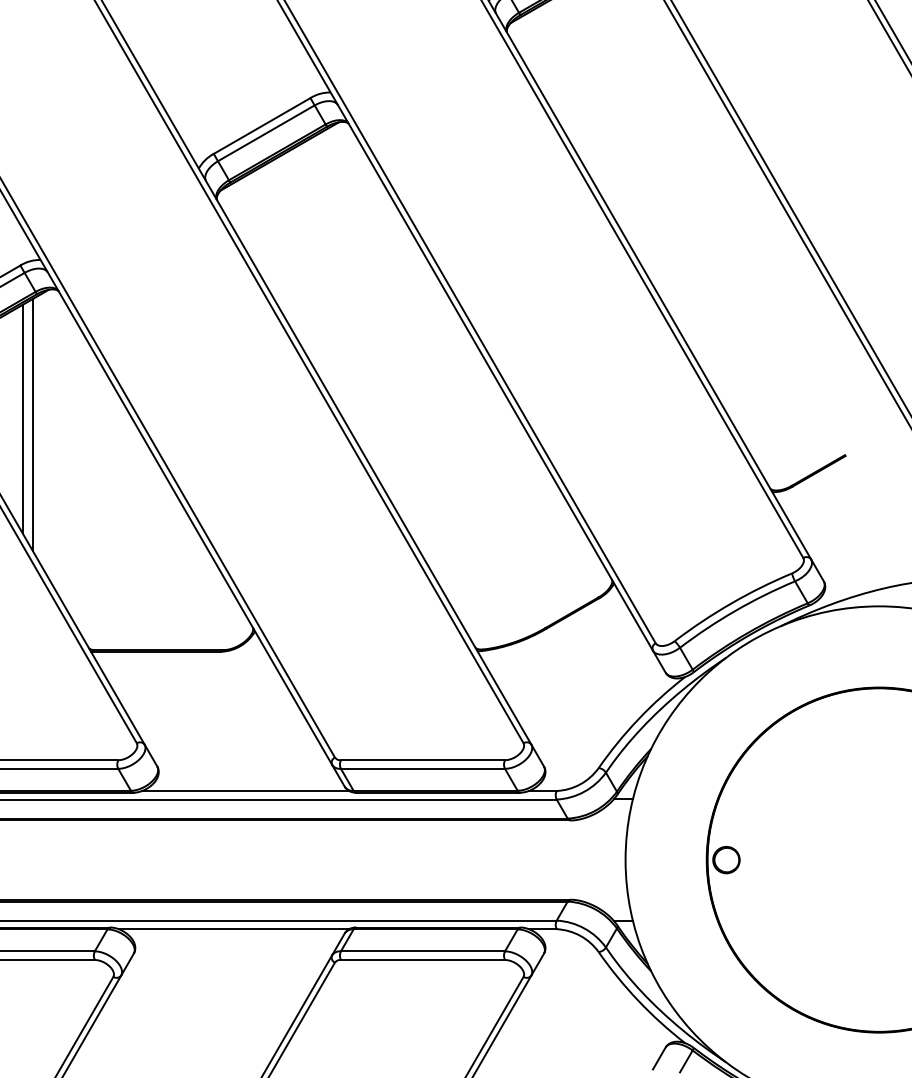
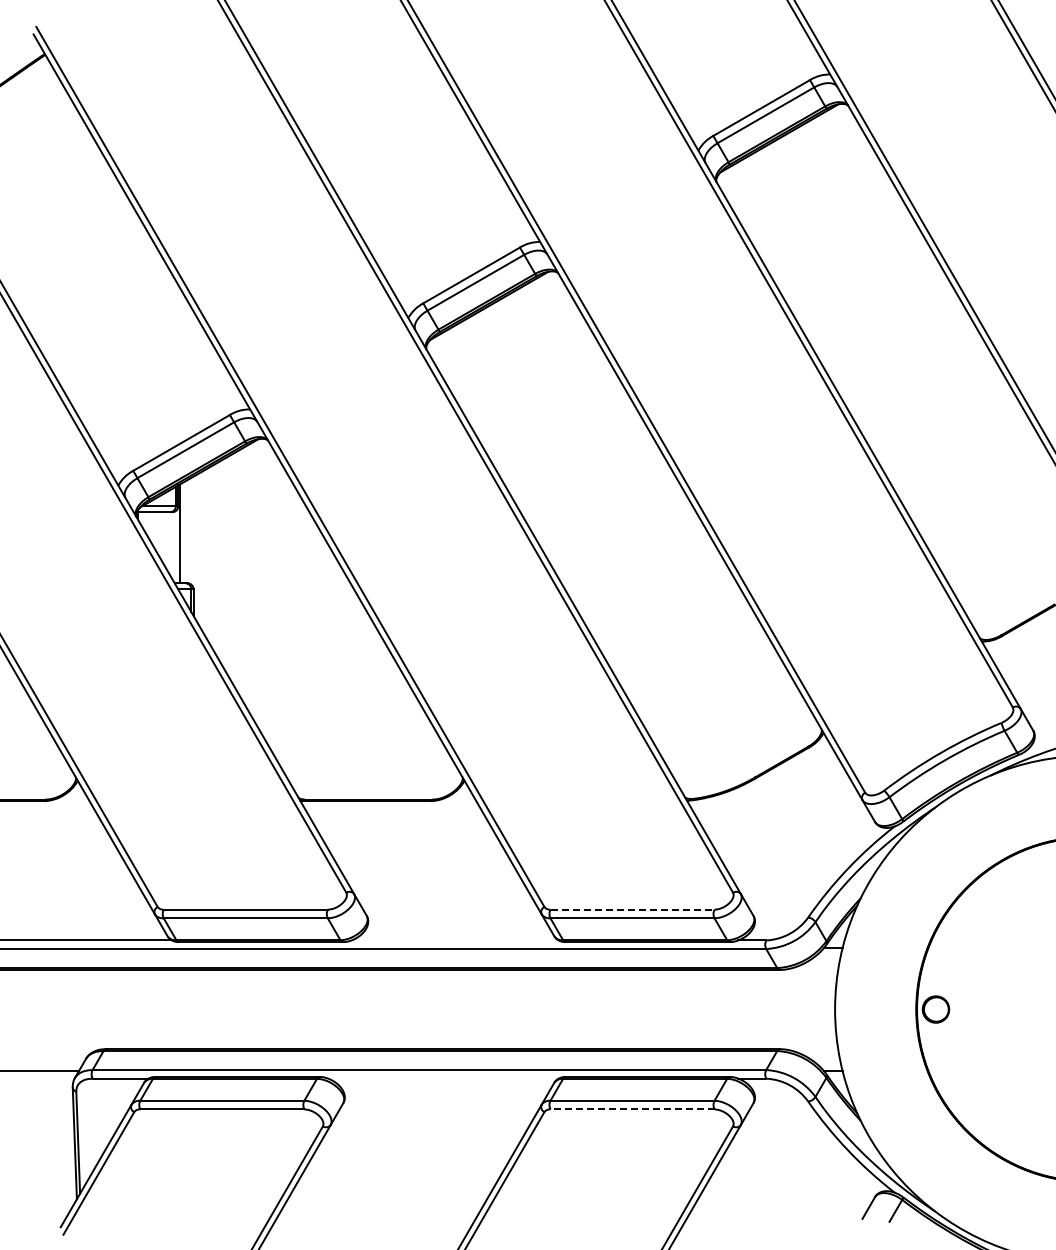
line: (22, 419) -> (232, 568), removed
line: (32, 425) -> (242, 574), removed
line: (423, 760) -> (633, 909), solid -> dashed
line: (244, 791) -> (454, 940), removed
line: (233, 929) -> (443, 1078), removed
line: (422, 960) -> (632, 1109), solid -> dashed

